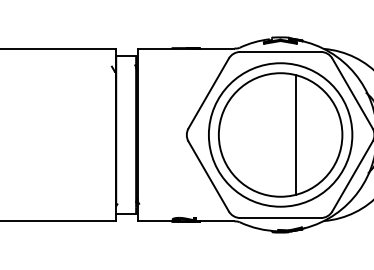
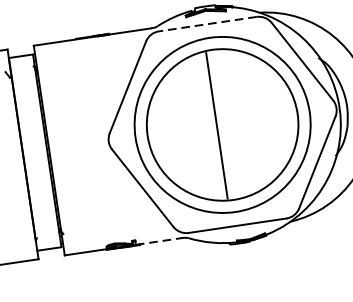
line: (280, 51) -> (207, 23), solid -> dashed
line: (295, 134) -> (216, 125), moved
line: (215, 221) -> (159, 241), solid -> dashed

